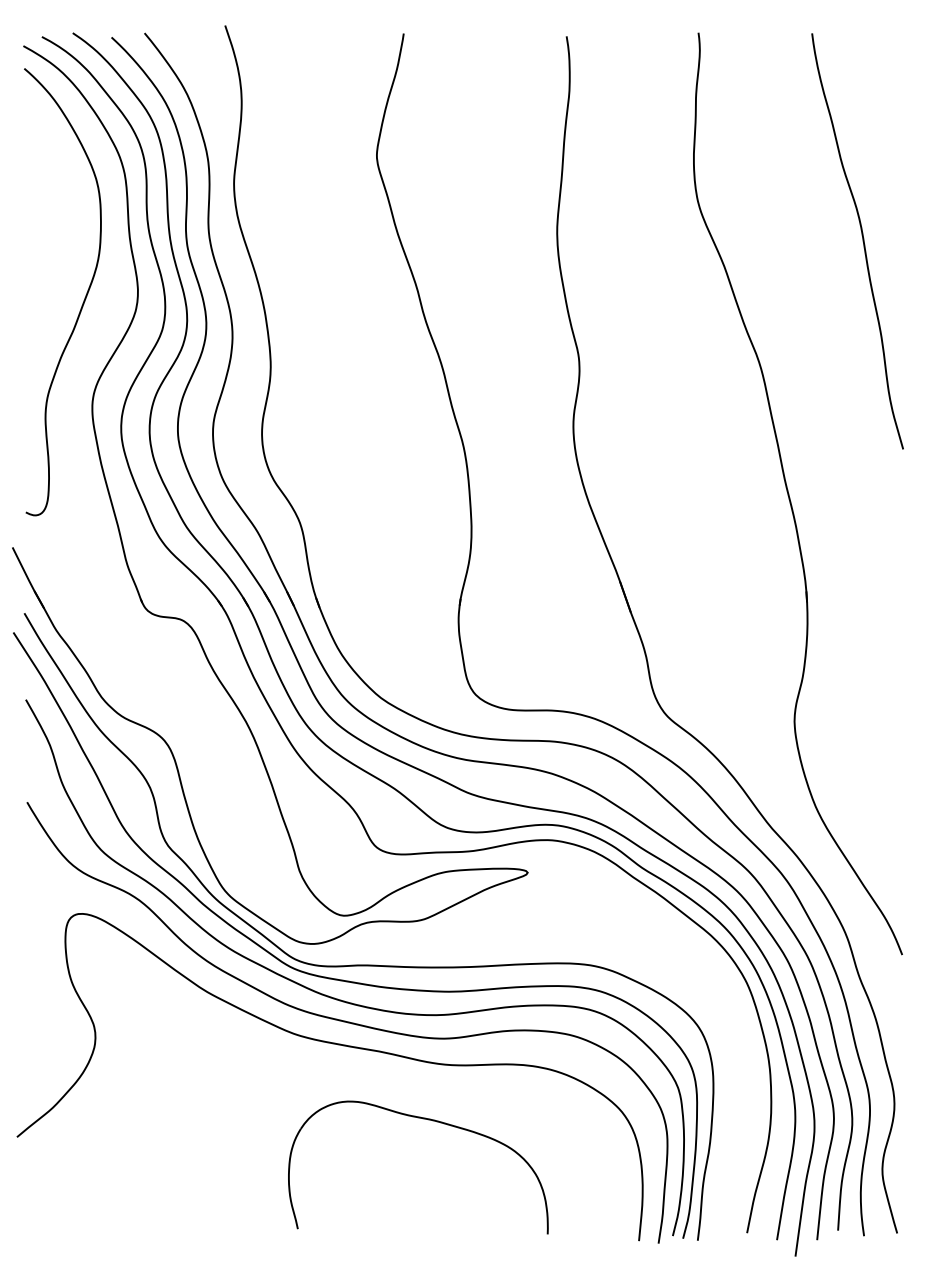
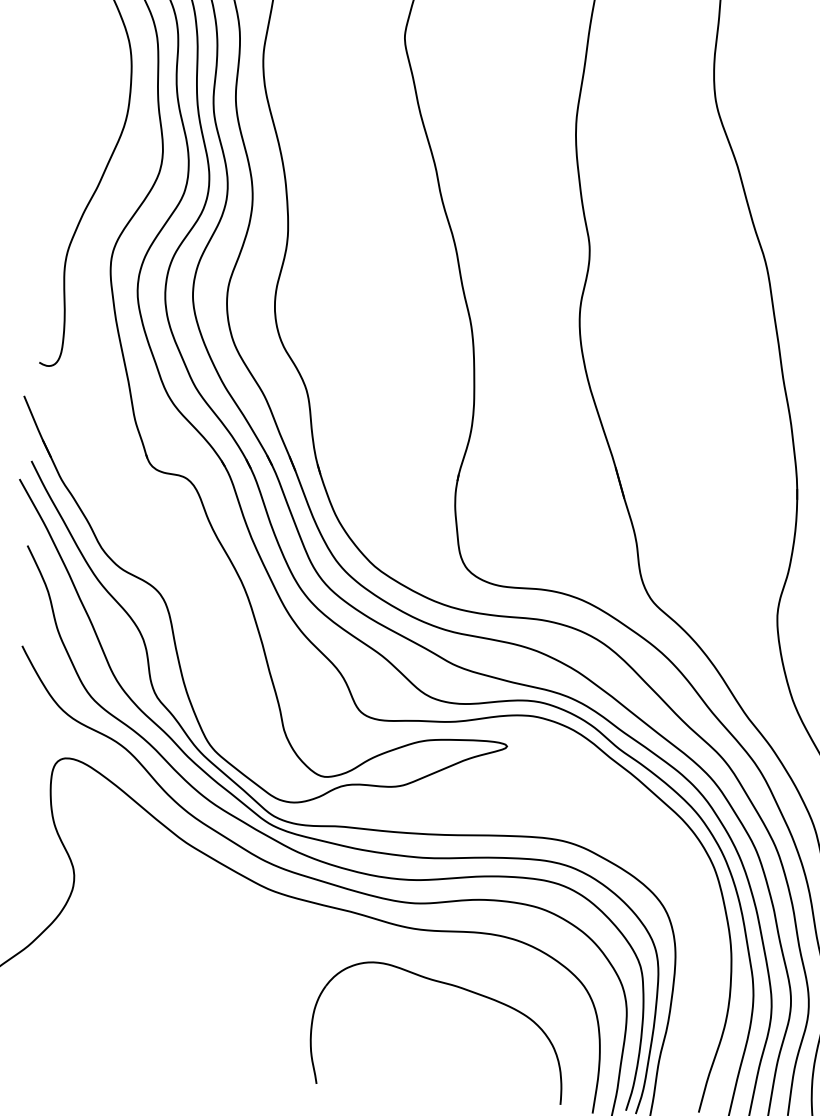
part: (428, 1120) -> (451, 986), moved

